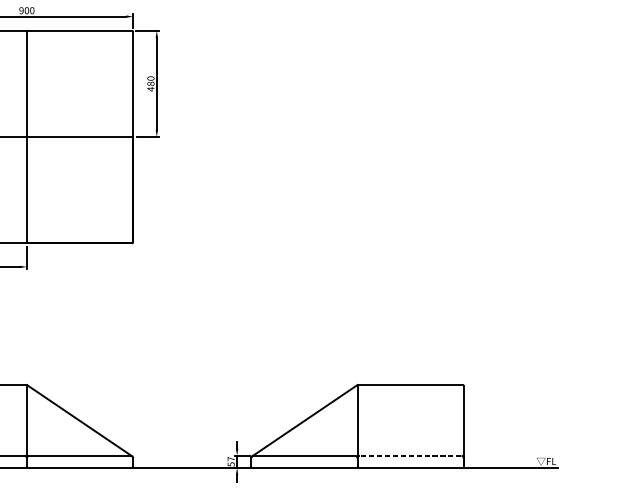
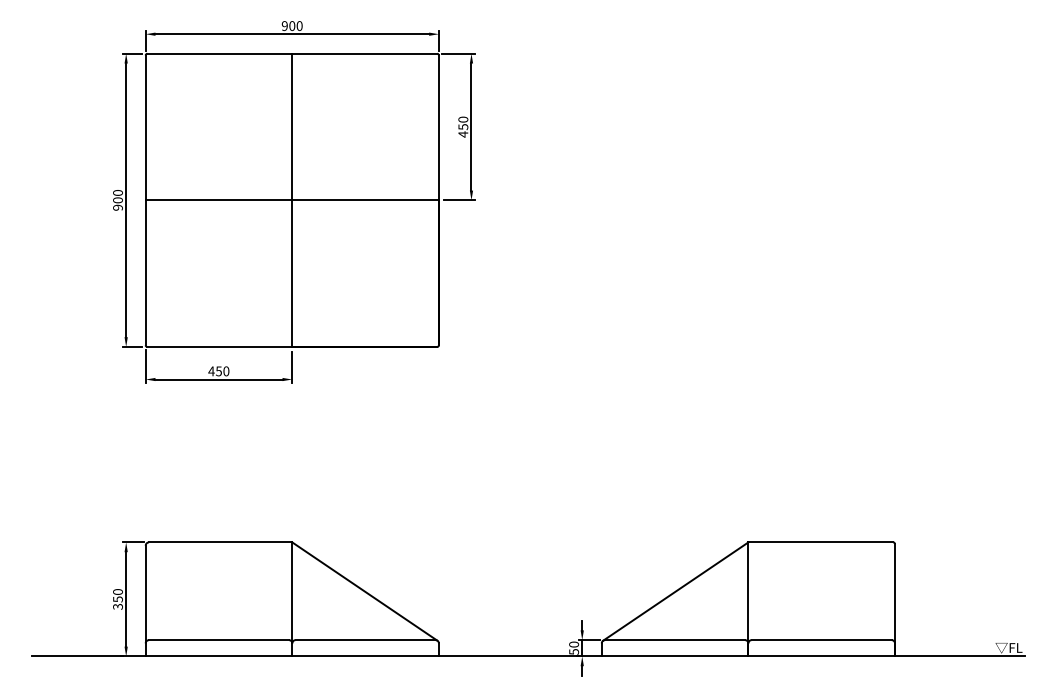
text: (151, 84) -> (463, 127), 480 -> 450
line: (410, 456) -> (821, 640), dashed -> solid
text: (231, 459) -> (574, 644), 57 -> 50

